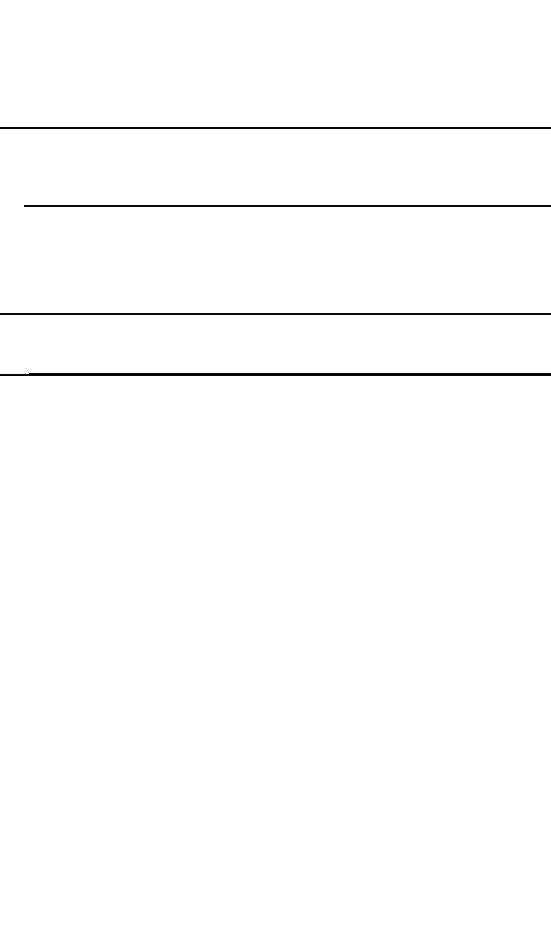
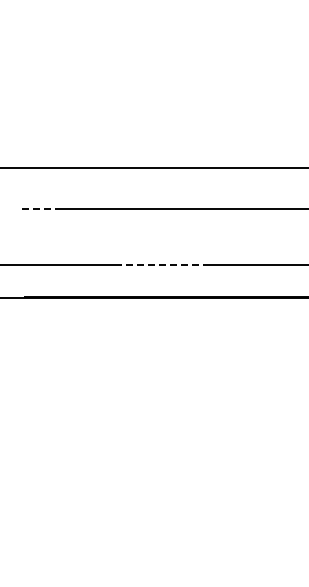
line: (57, 205) -> (39, 208), solid -> dashed
line: (294, 313) -> (164, 265), solid -> dashed

